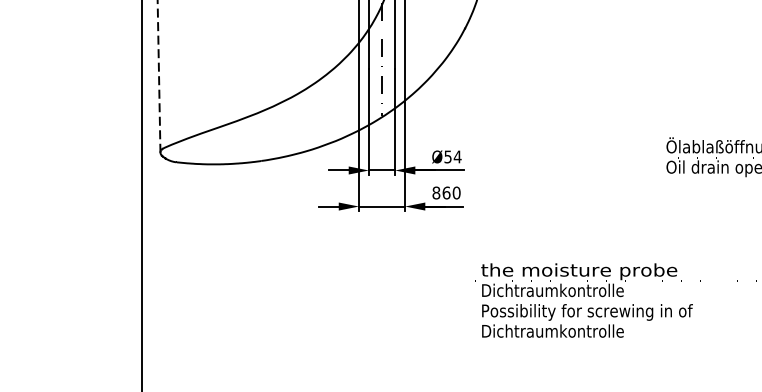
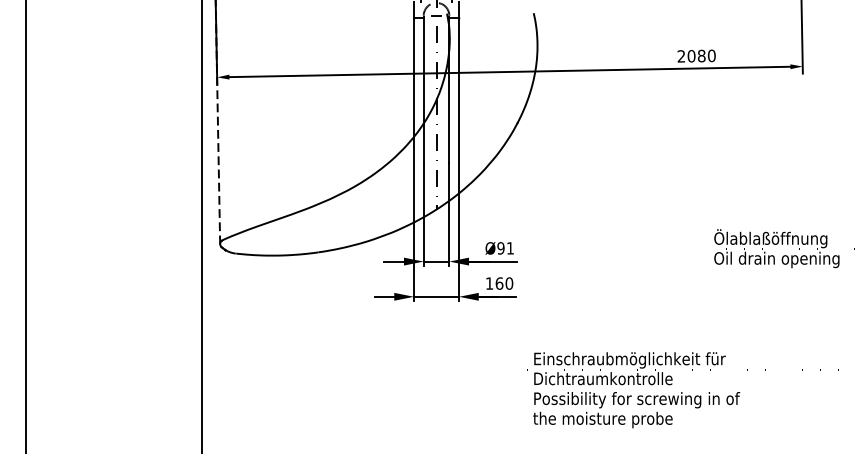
text: (452, 157) -> (505, 248), Ø54 -> Ø91
text: (436, 192) -> (489, 283), 860 -> 160
text: (579, 271) -> (629, 360), the moisture probe -> Einschraubmöglichkeit für
text: (547, 332) -> (598, 419), Dichtraumkontrolle -> the moisture probe

